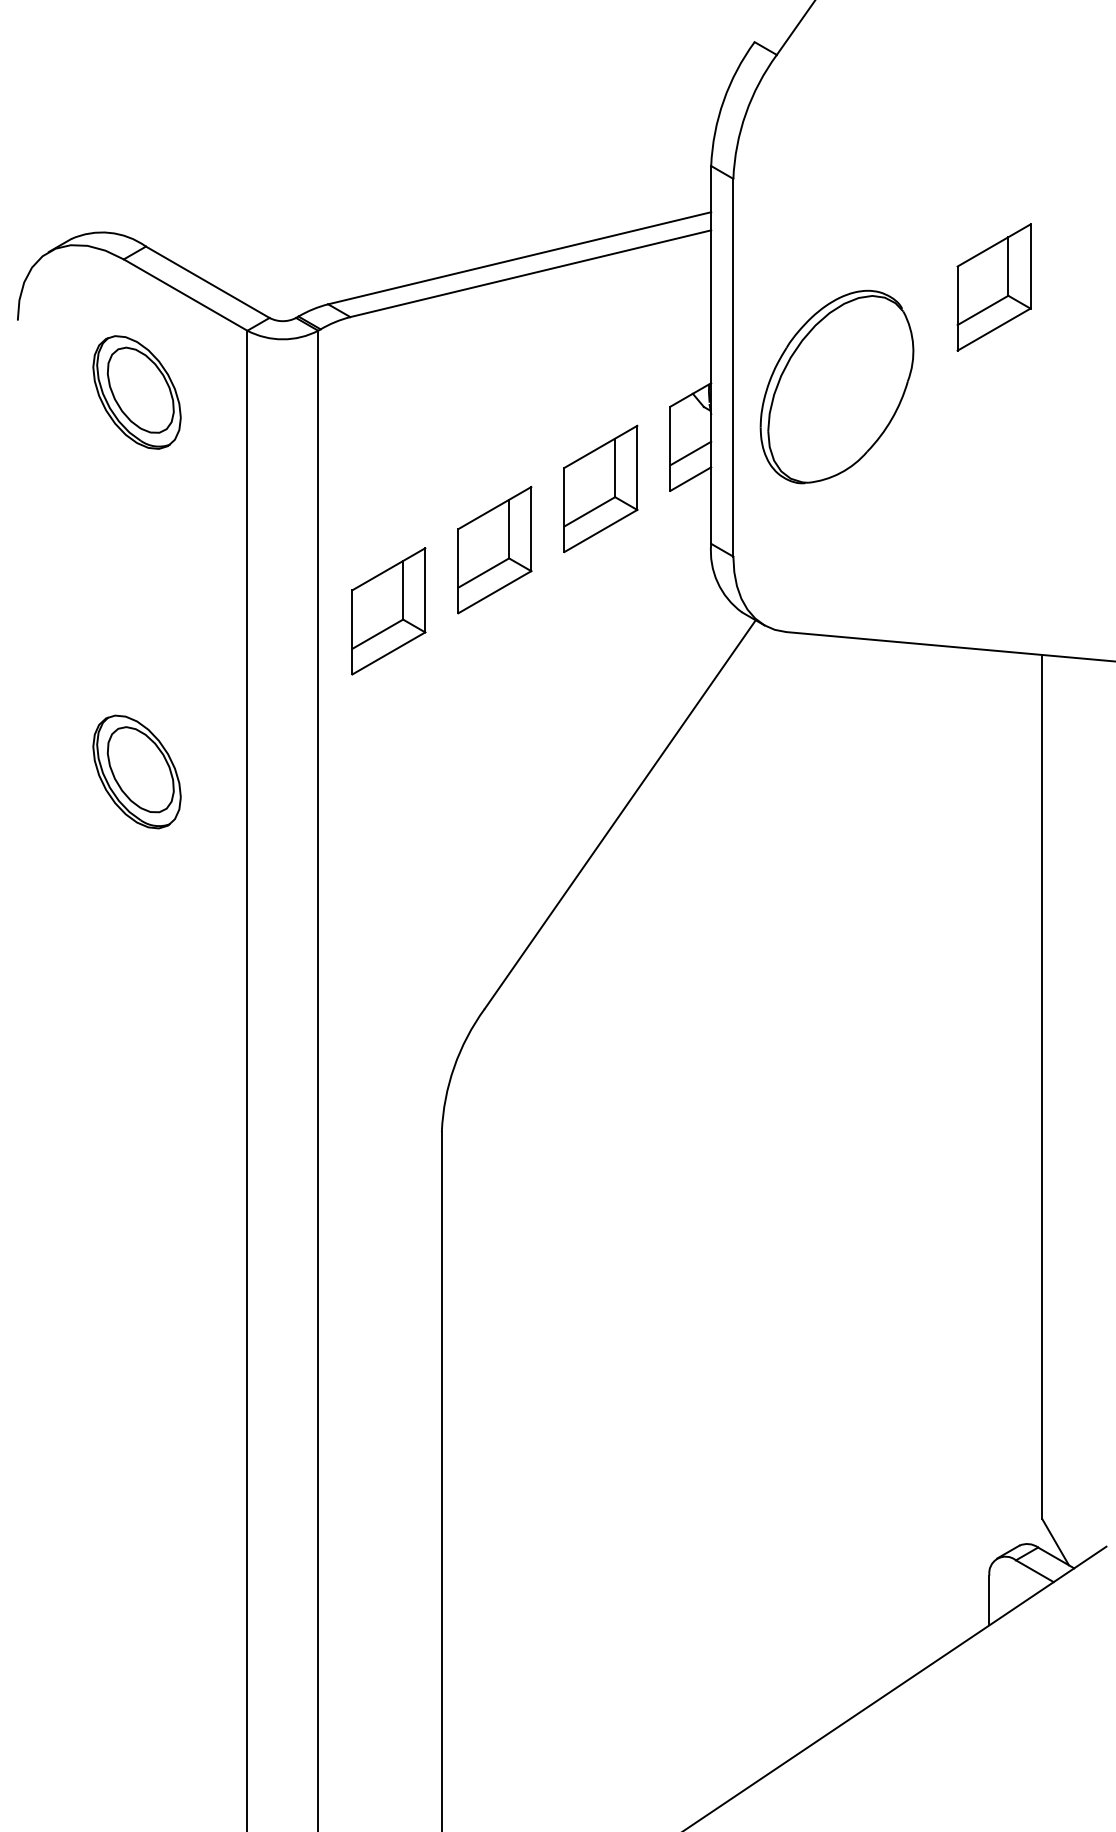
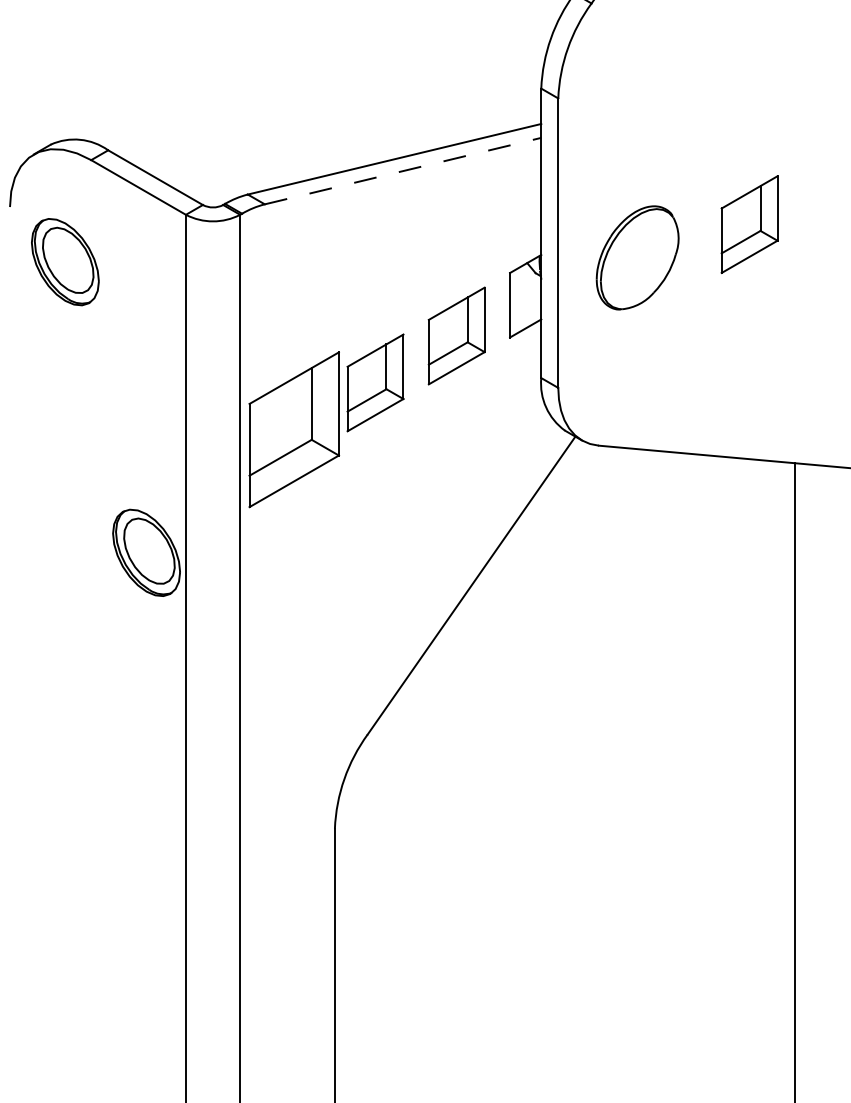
line: (530, 273) -> (402, 170), solid -> dashed
part: (993, 287) -> (749, 224), moved
part: (836, 386) -> (637, 257), size x0.7
part: (136, 392) -> (64, 262), moved
line: (690, 453) -> (525, 308), removed
part: (388, 611) -> (294, 429), size x1.6
part: (136, 771) -> (146, 552), moved

